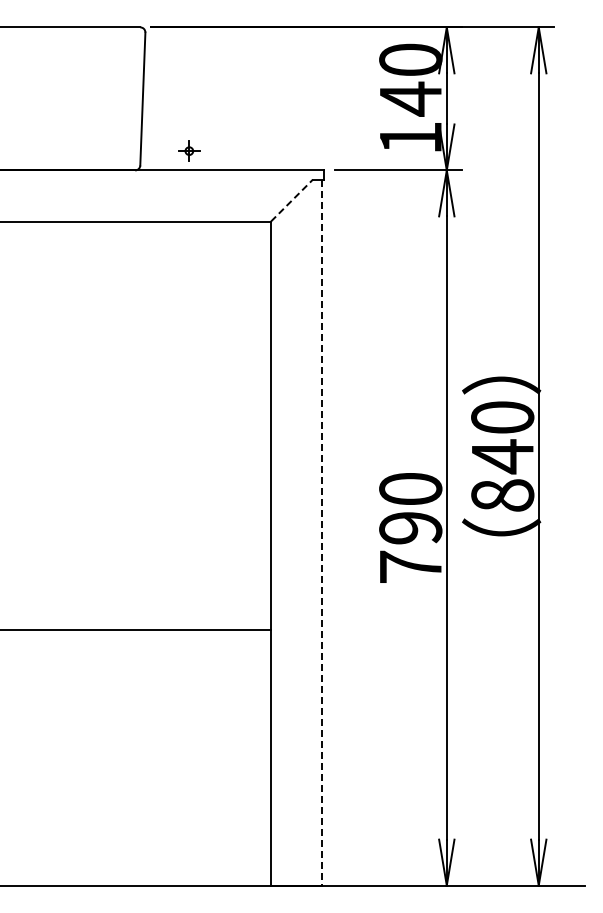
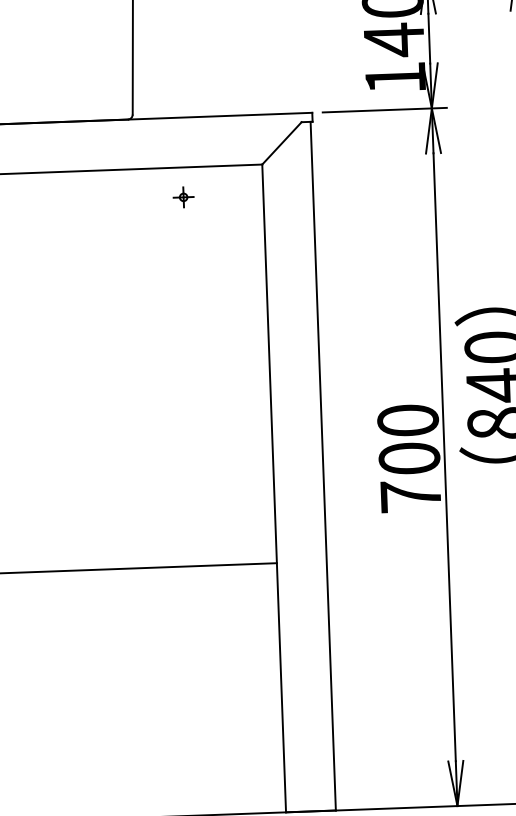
part: (189, 150) -> (183, 196), moved
line: (292, 200) -> (282, 143), dashed -> solid
text: (410, 528) -> (409, 459), 790 -> 700
line: (322, 532) -> (323, 466), dashed -> solid

